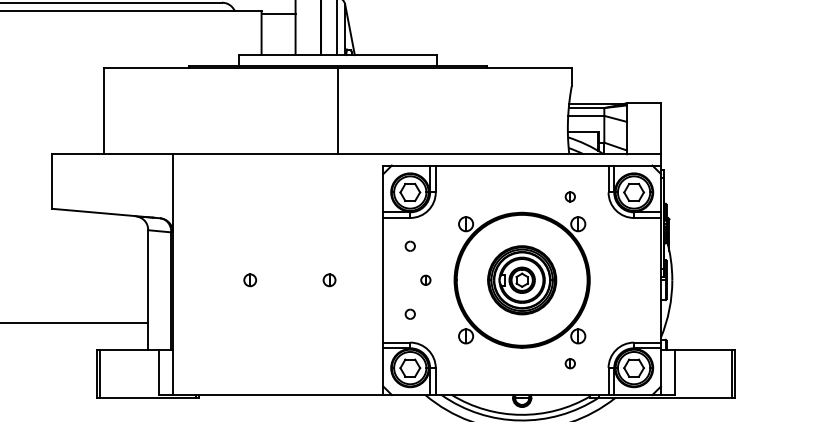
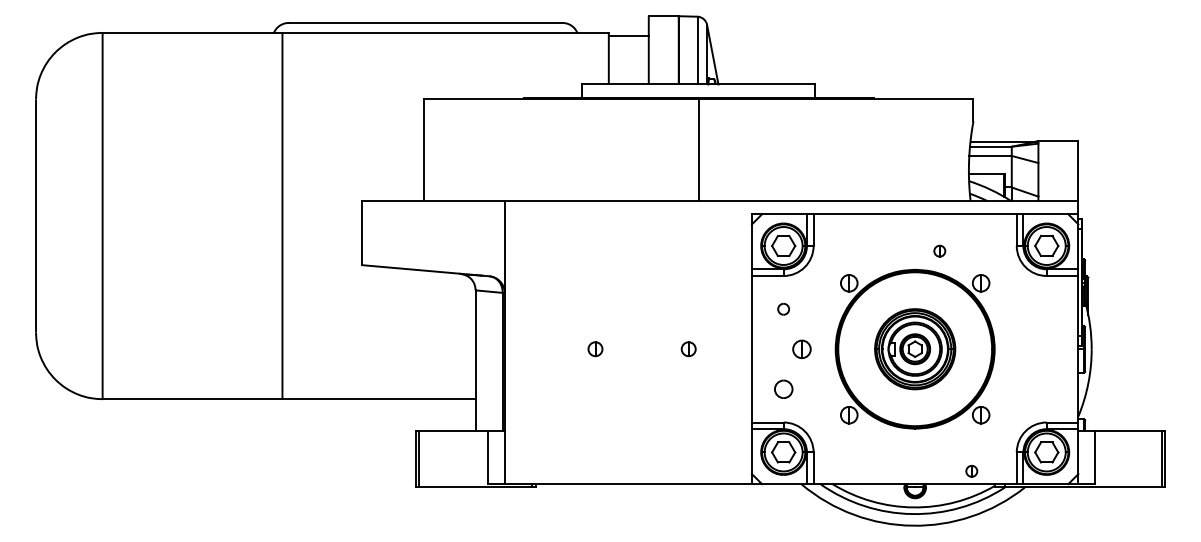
part: (570, 196) -> (939, 250), moved
part: (425, 279) -> (801, 348), size x1.6
part: (410, 313) -> (783, 388), size x1.6
part: (570, 363) -> (971, 471), moved

